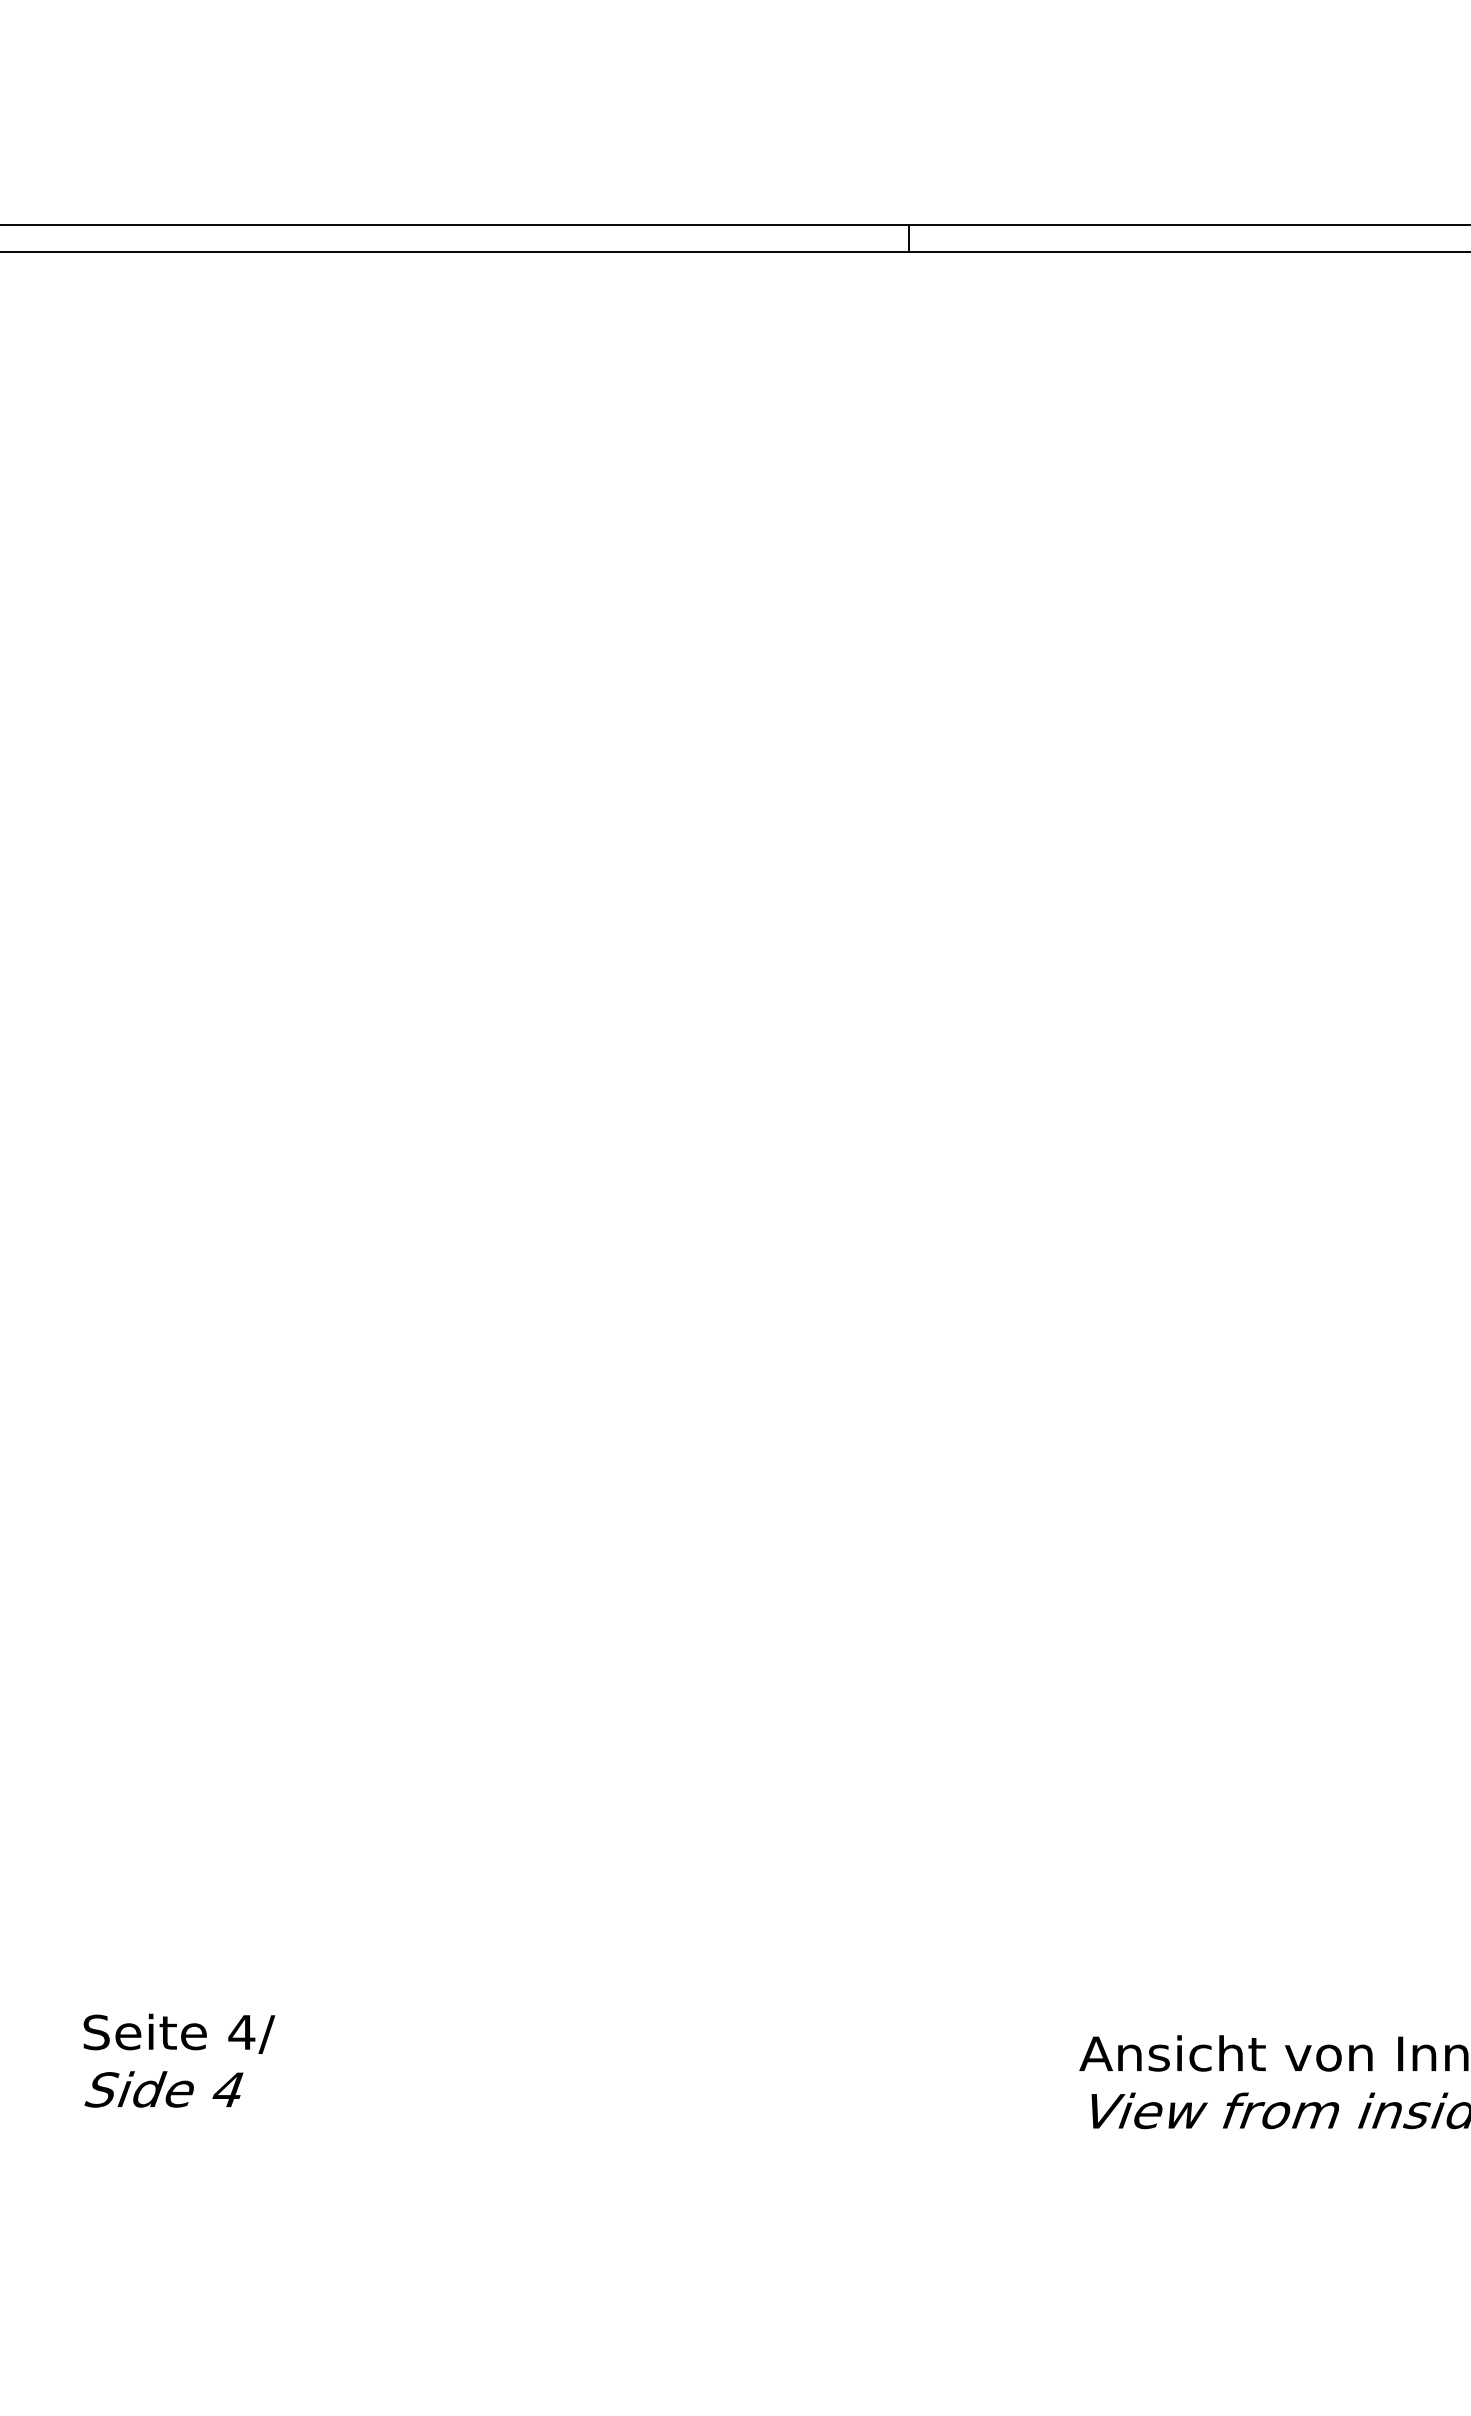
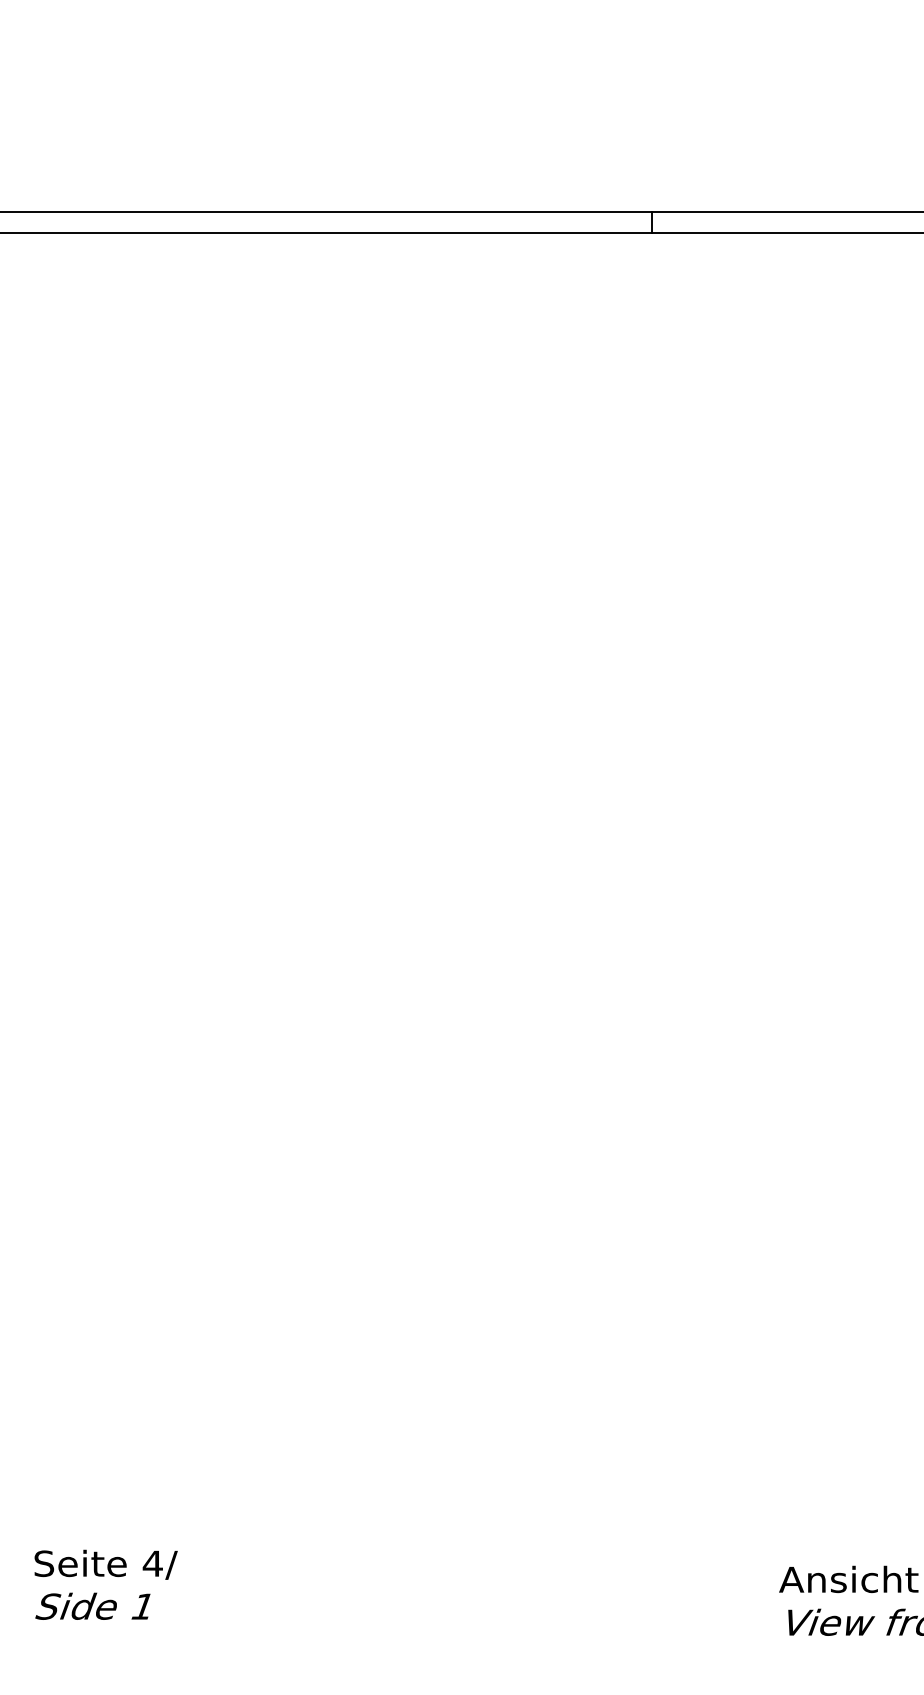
text: (227, 2089) -> (142, 1606), 4 -> 1

